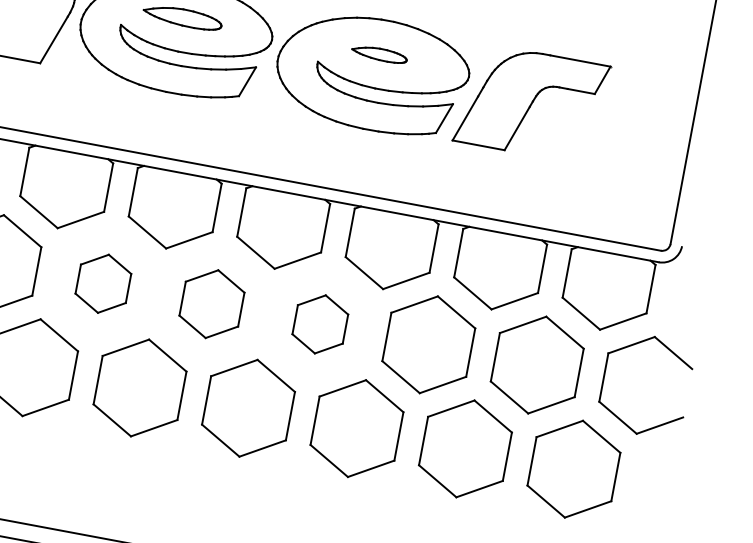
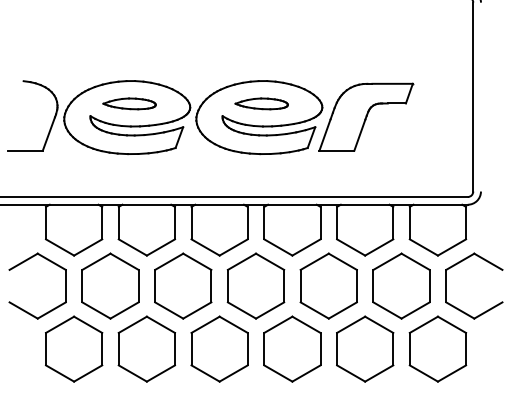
part: (379, 53) -> (261, 103), size x1.43
part: (103, 282) -> (110, 285), size x1.67
part: (212, 303) -> (183, 285), size x1.43
part: (319, 323) -> (255, 285), size x1.67

